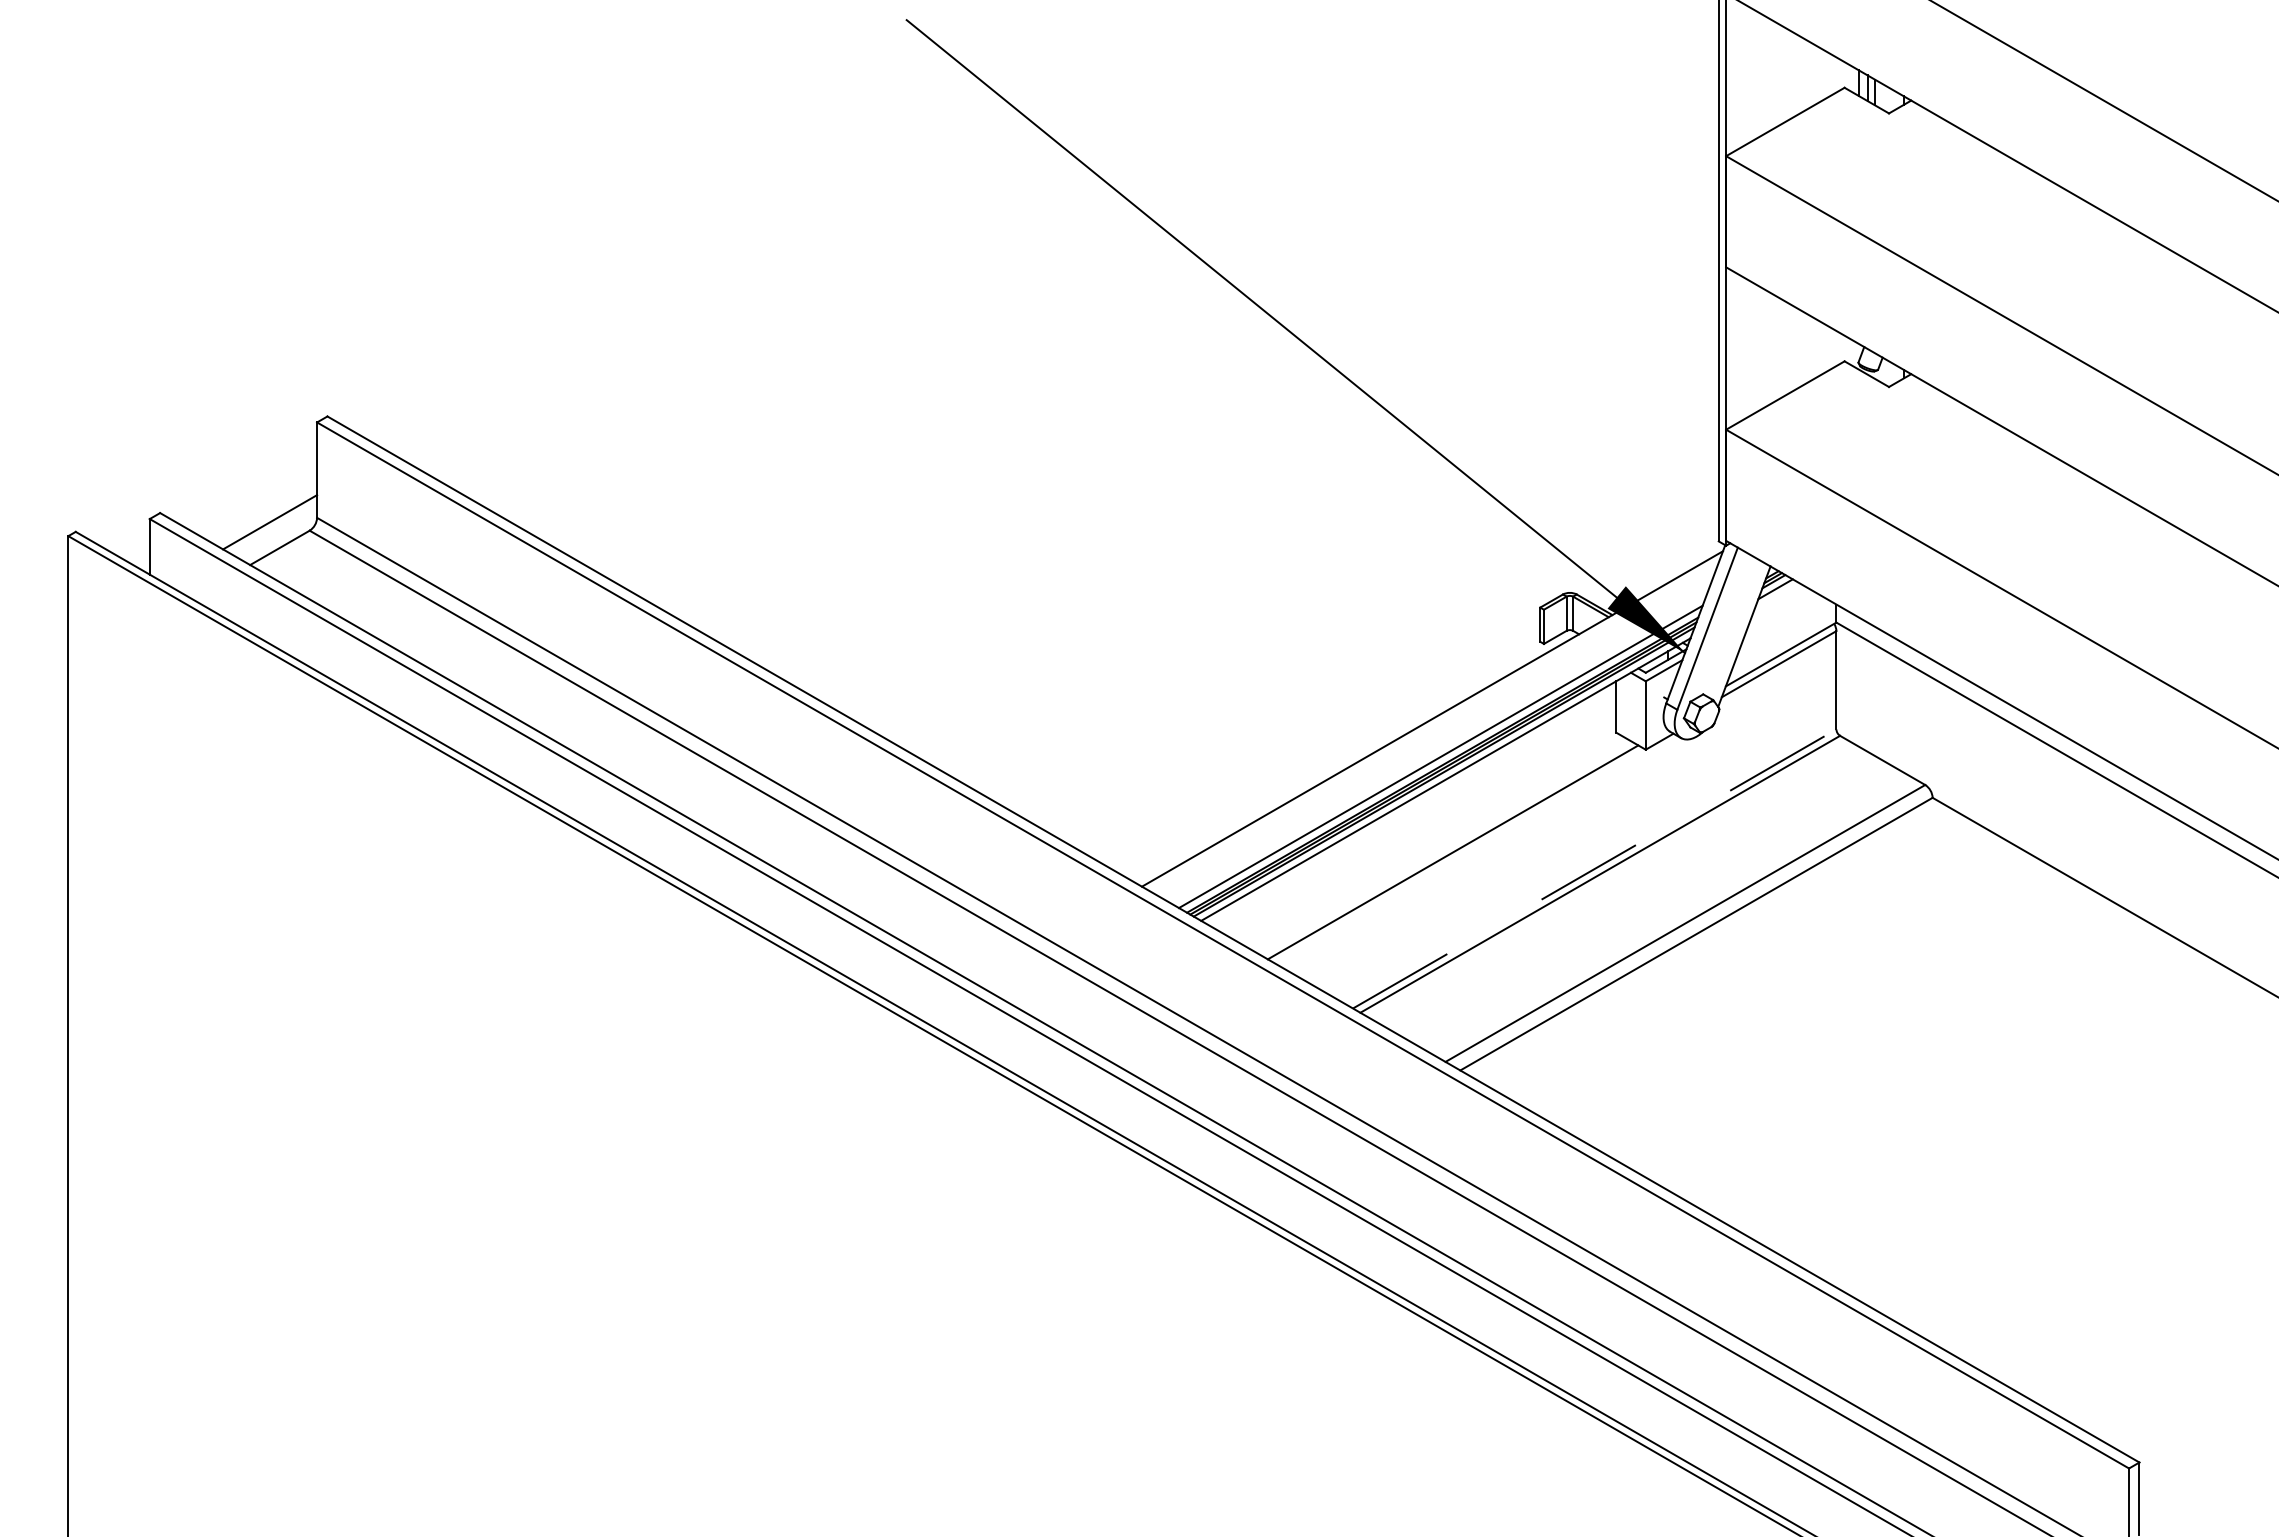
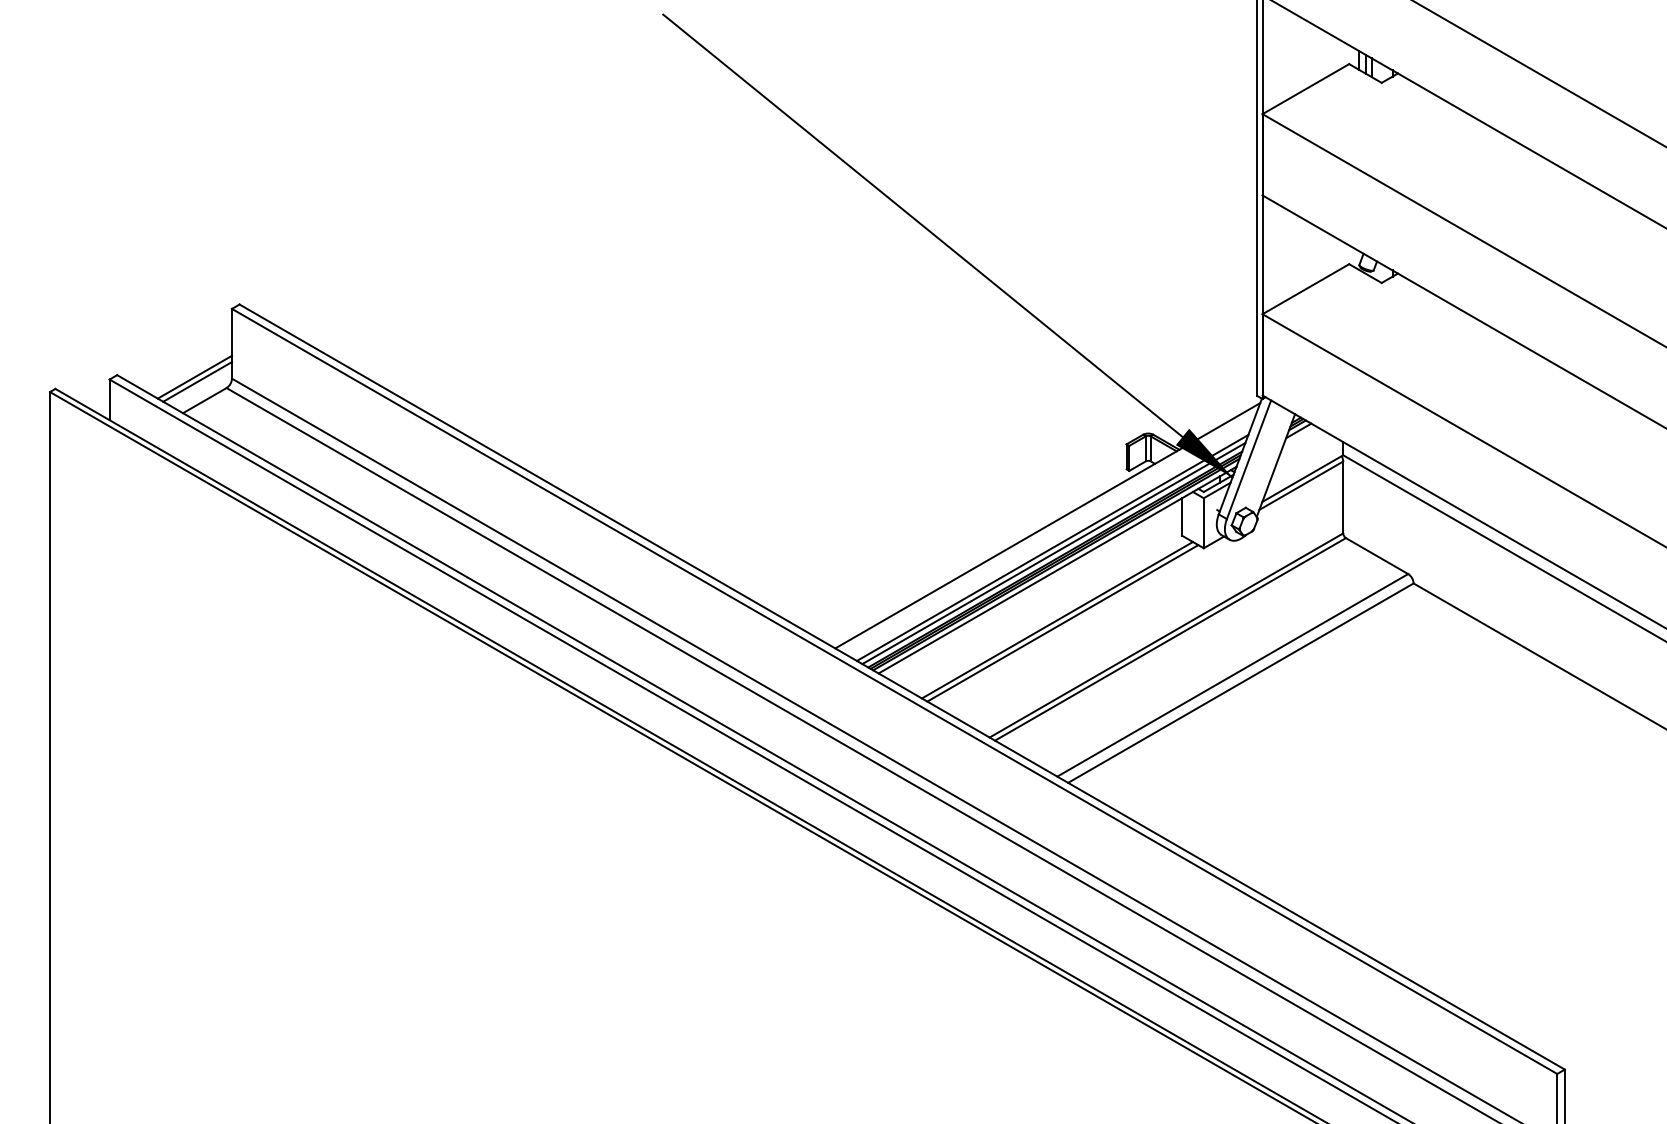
line: (266, 515) -> (194, 376), added
line: (1438, 748) -> (1052, 547), added
line: (1445, 848) -> (1057, 620), added
line: (1595, 868) -> (1167, 635), dashed -> solid

